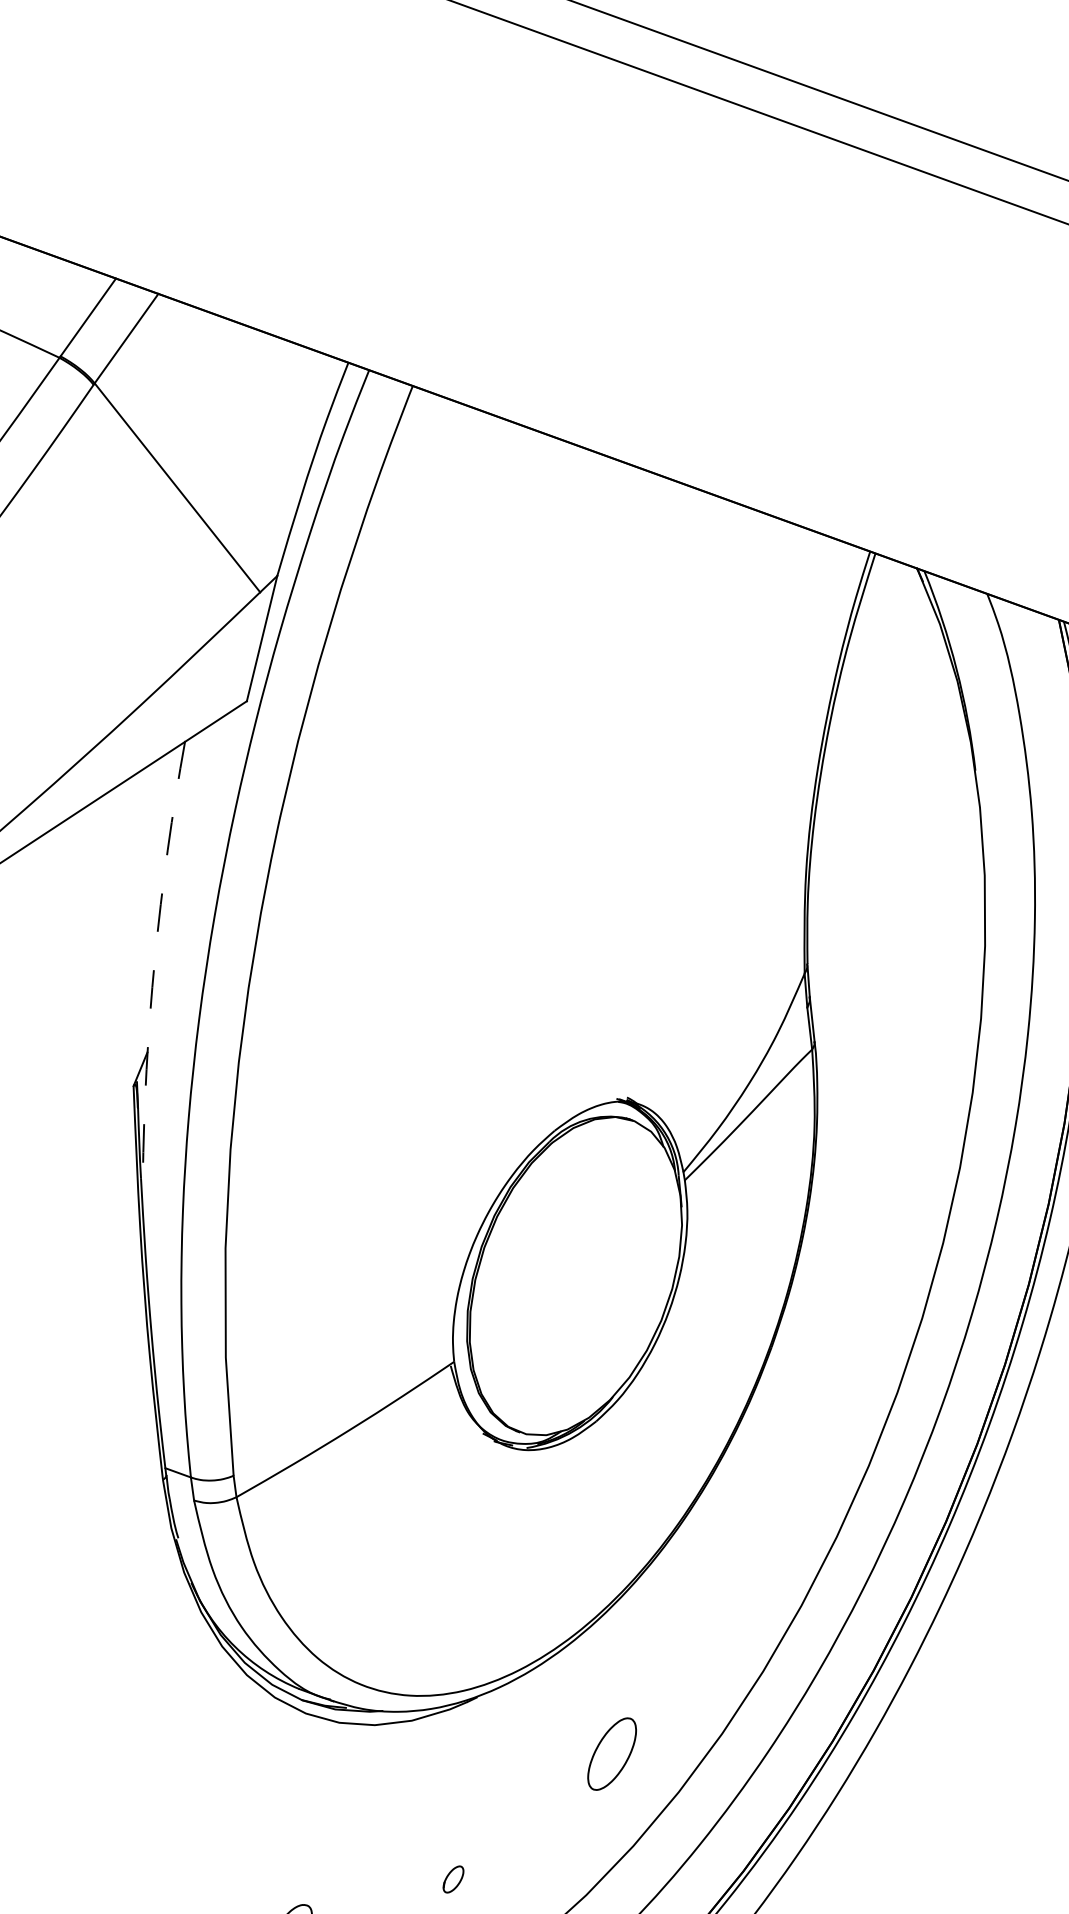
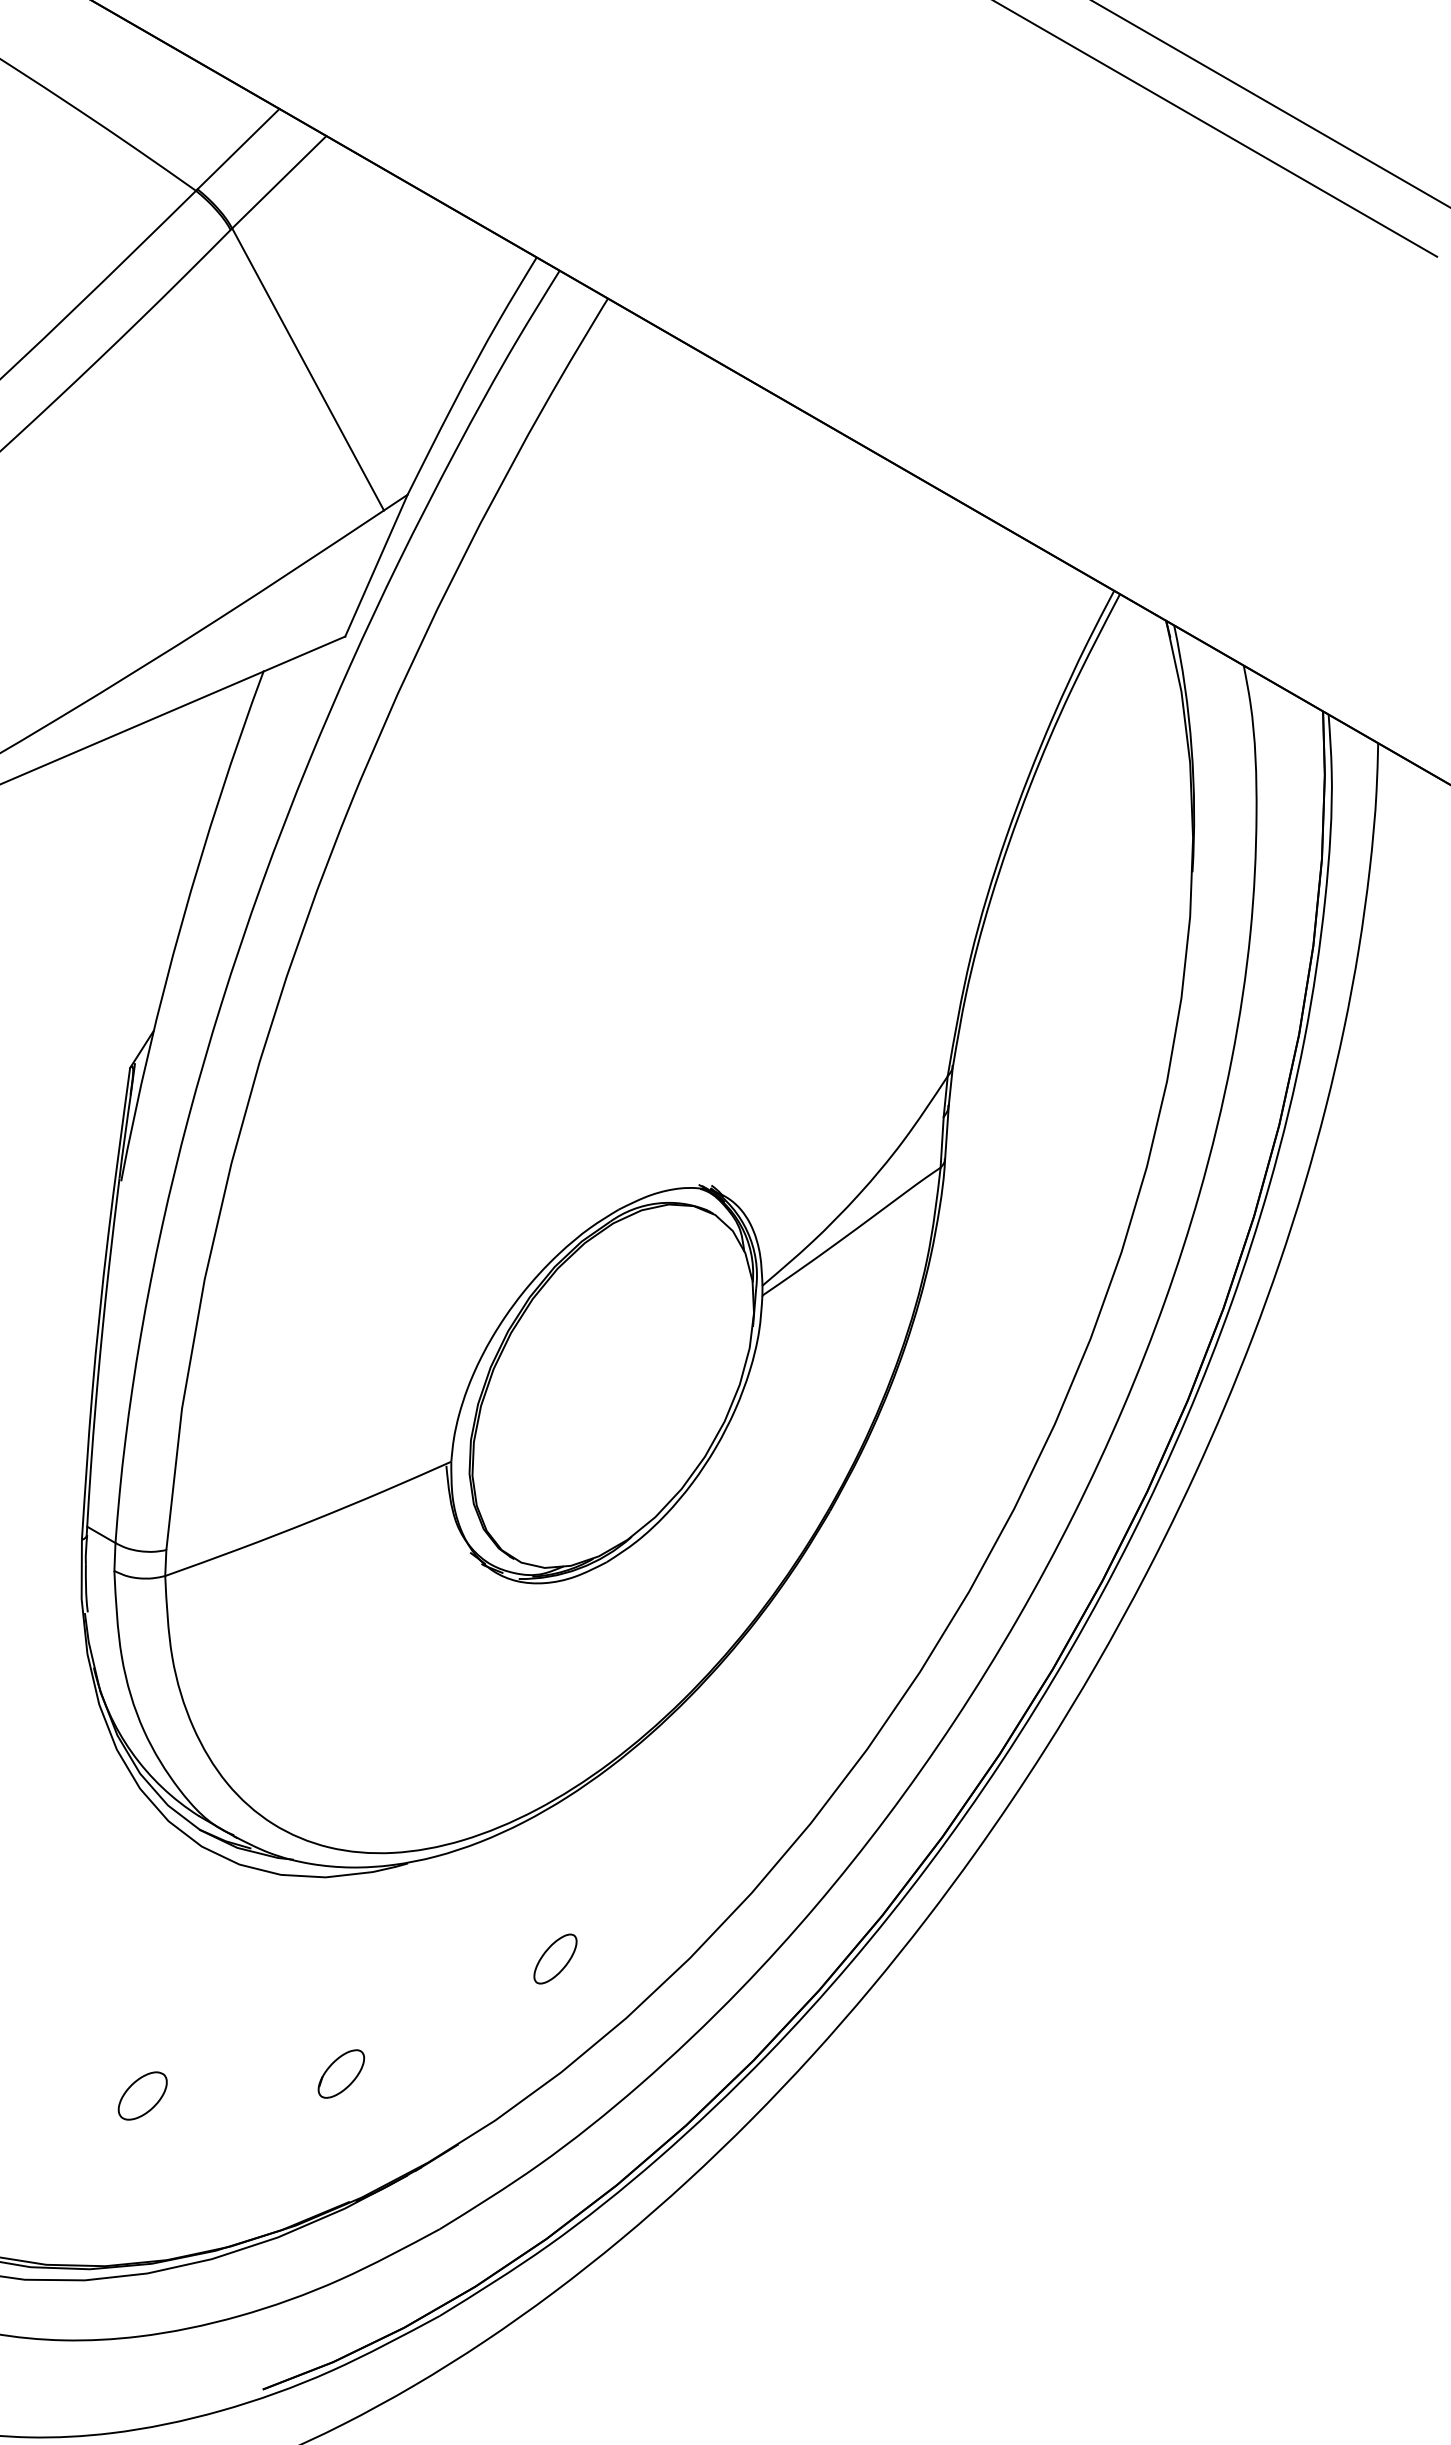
arc: (154, 959) -> (181, 922), dashed -> solid
part: (612, 1753) -> (555, 1958), size x0.62
part: (453, 1879) -> (341, 2073), size x1.67

